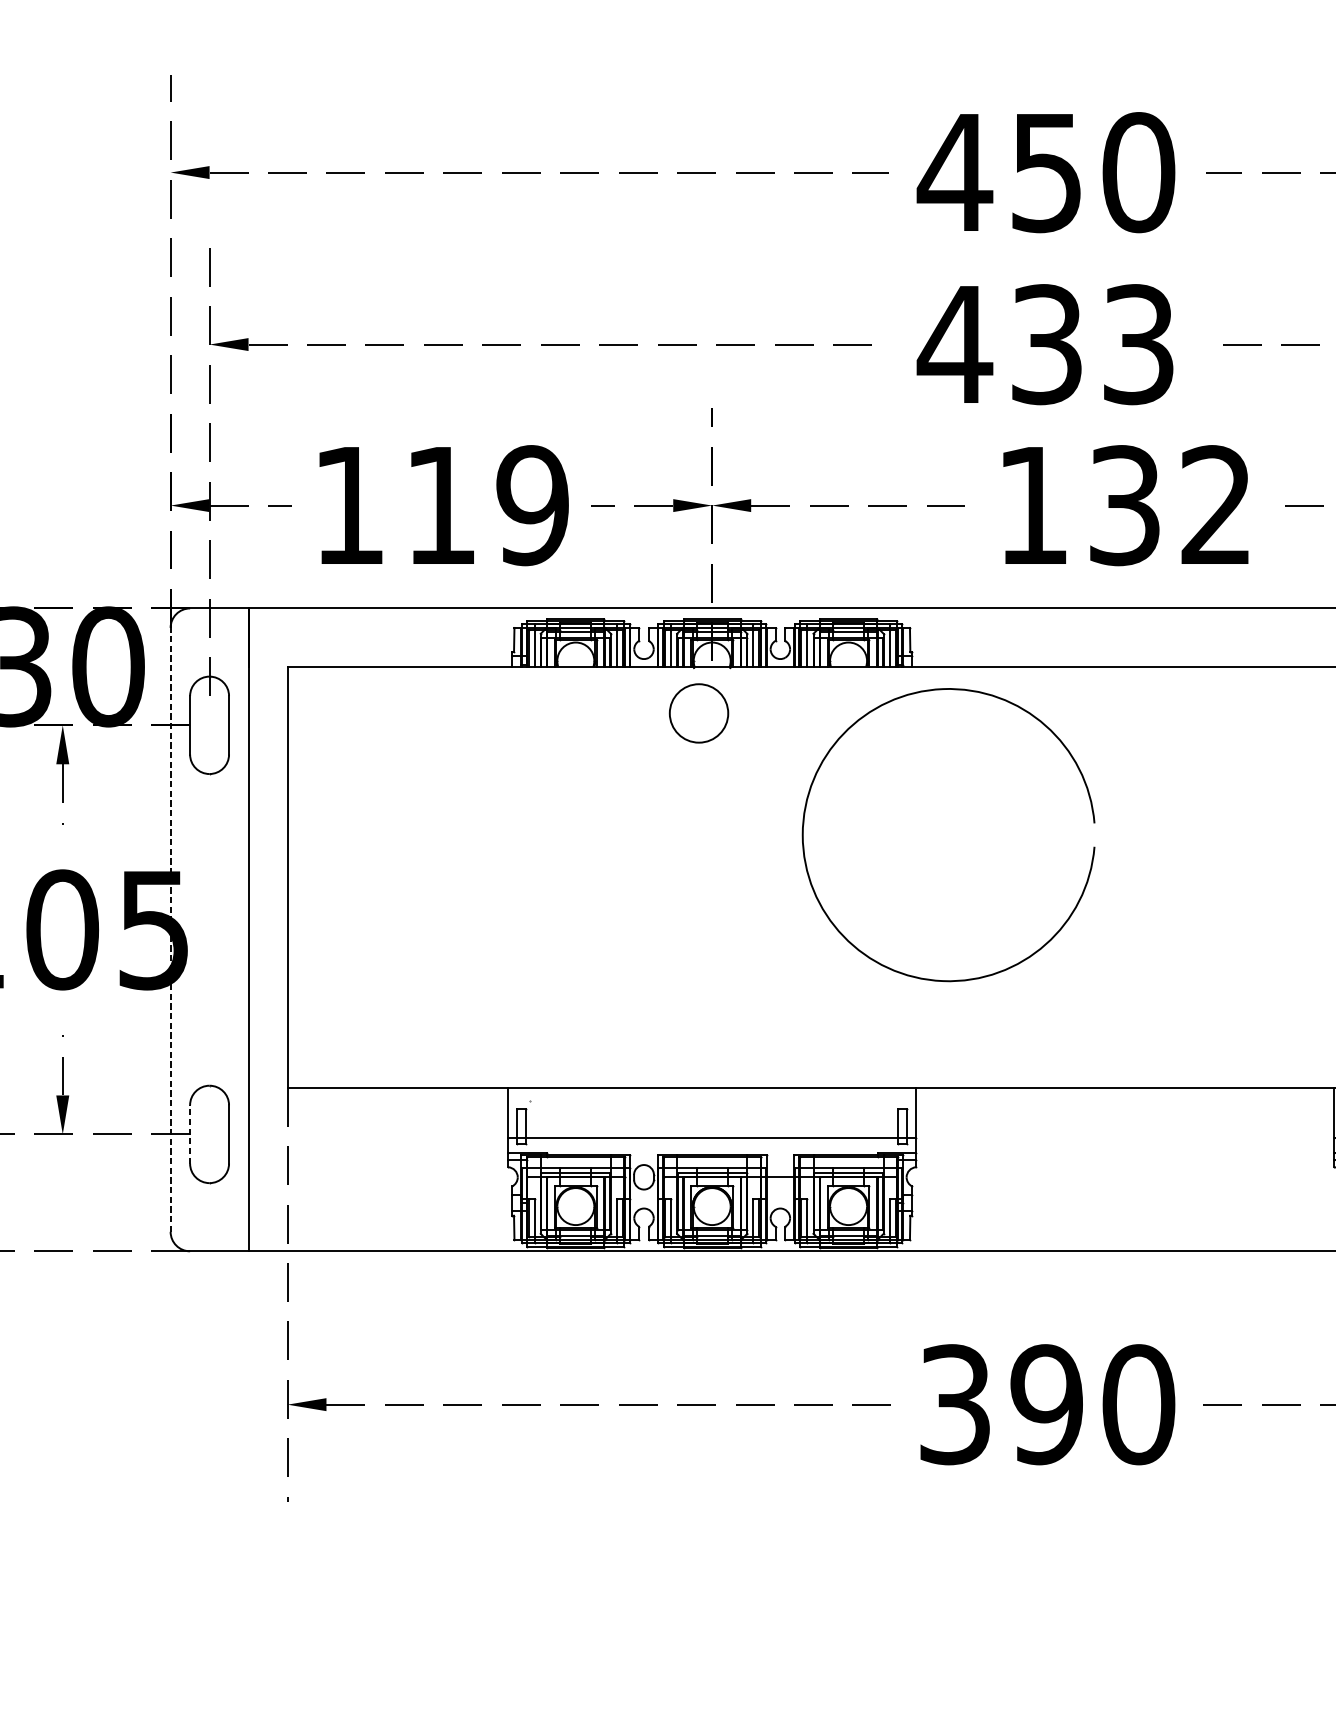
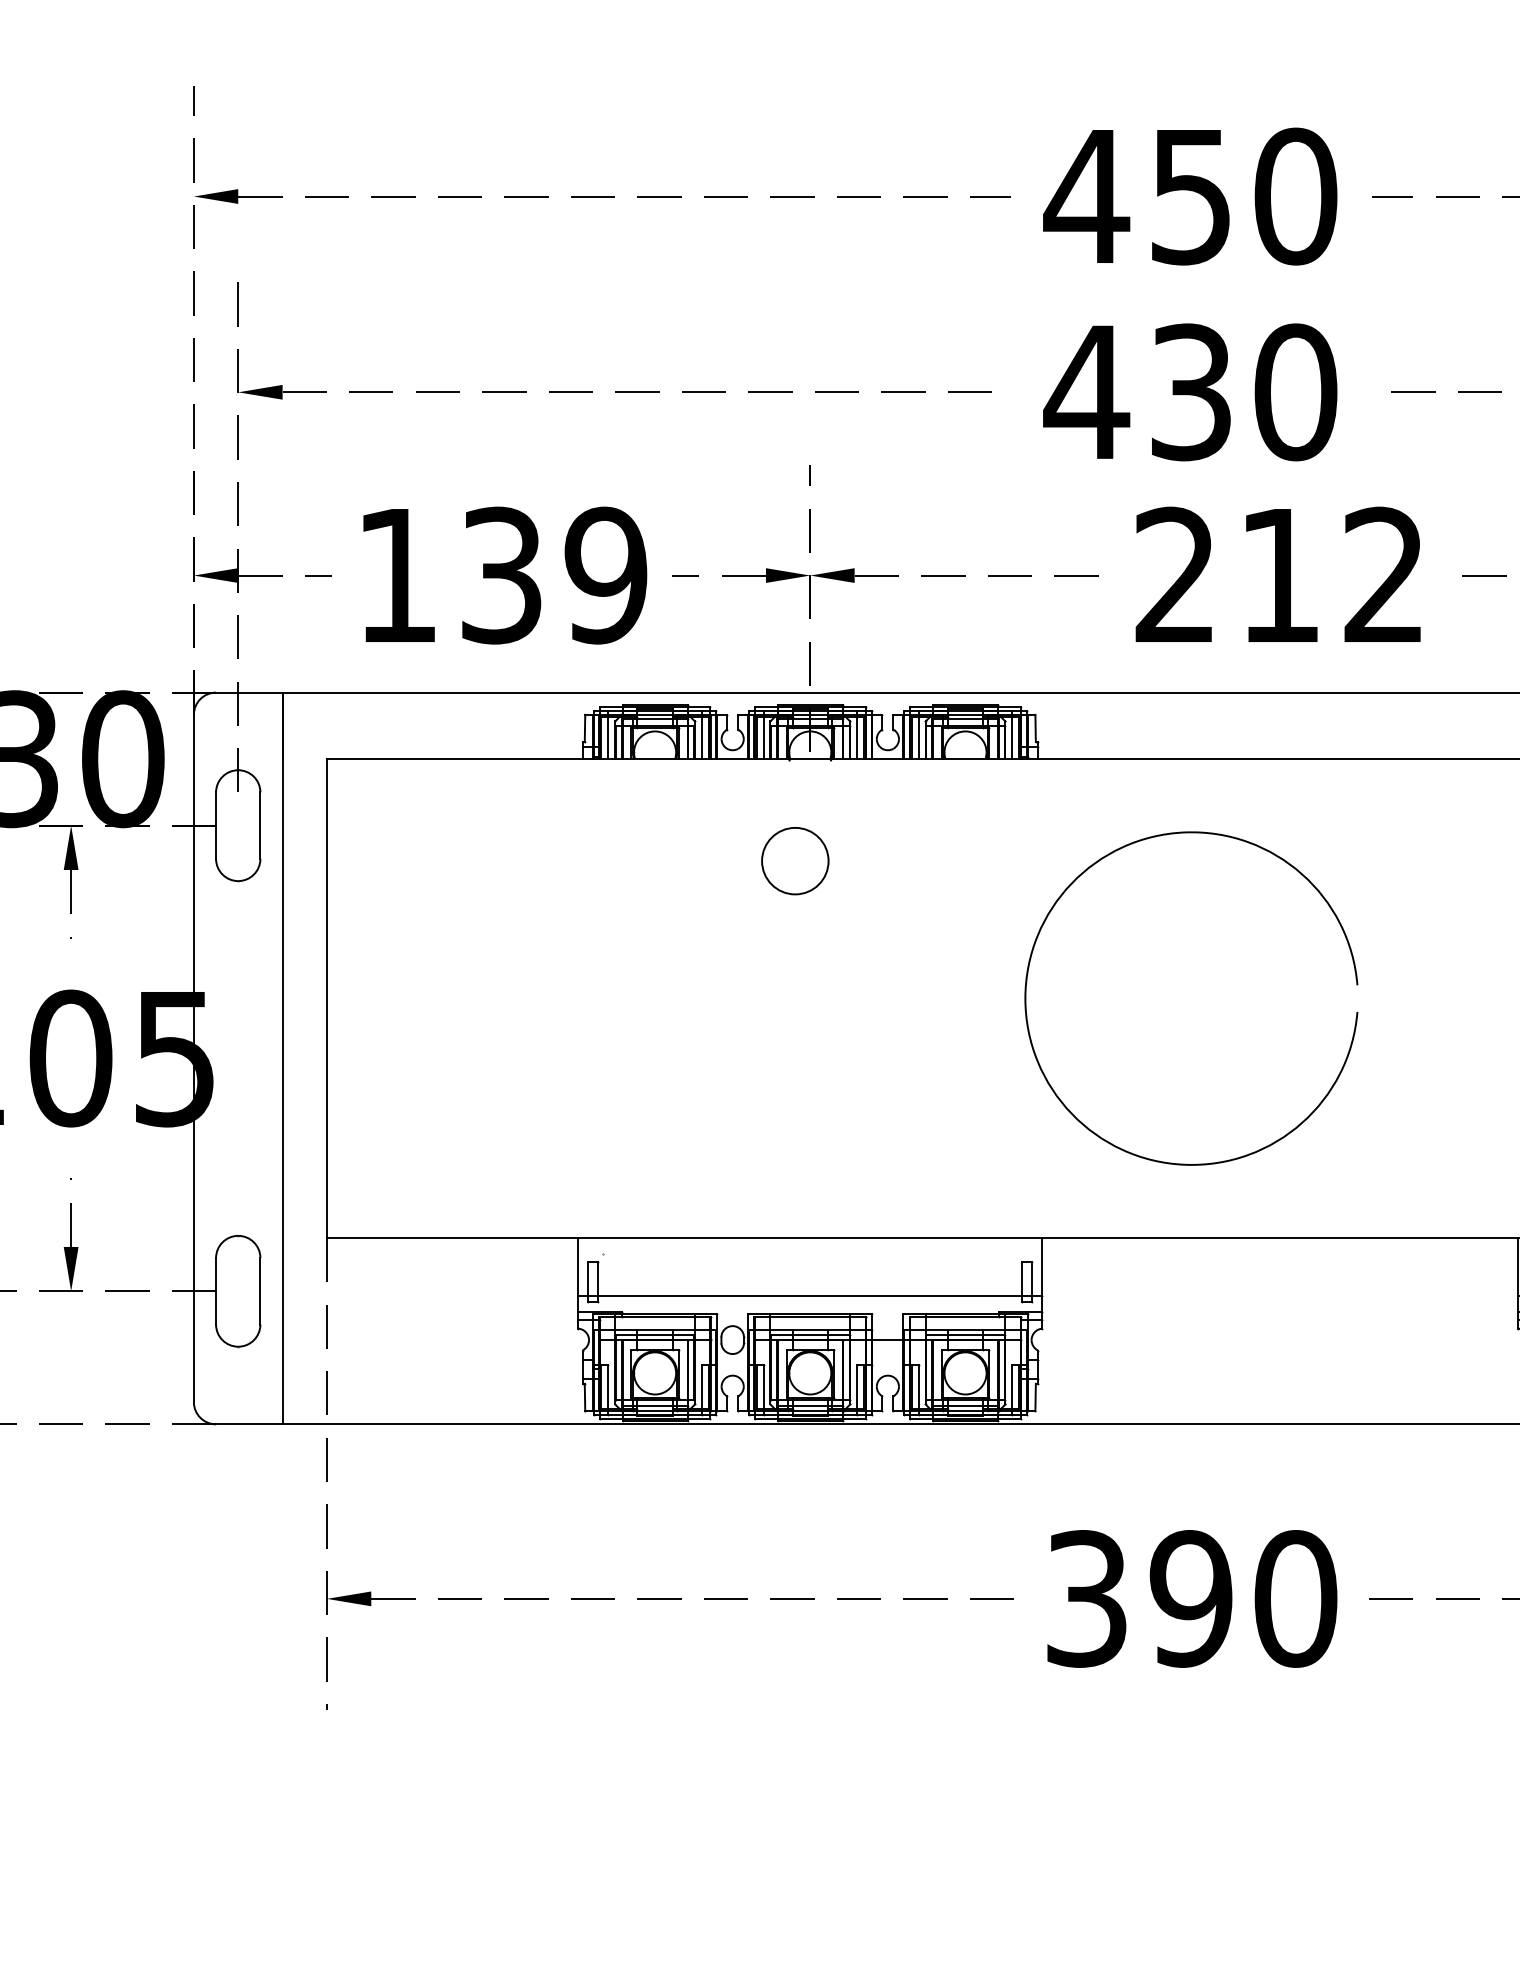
text: (1138, 344) -> (1295, 392), 433 -> 430
text: (440, 505) -> (501, 575), 119 -> 139
text: (1078, 505) -> (1227, 575), 132 -> 212
circle: (699, 713) -> (795, 861), moved
arc: (855, 724) -> (1085, 872), moved
line: (170, 929) -> (193, 1058), dashed -> solid
line: (190, 1133) -> (216, 1290), dashed -> solid

